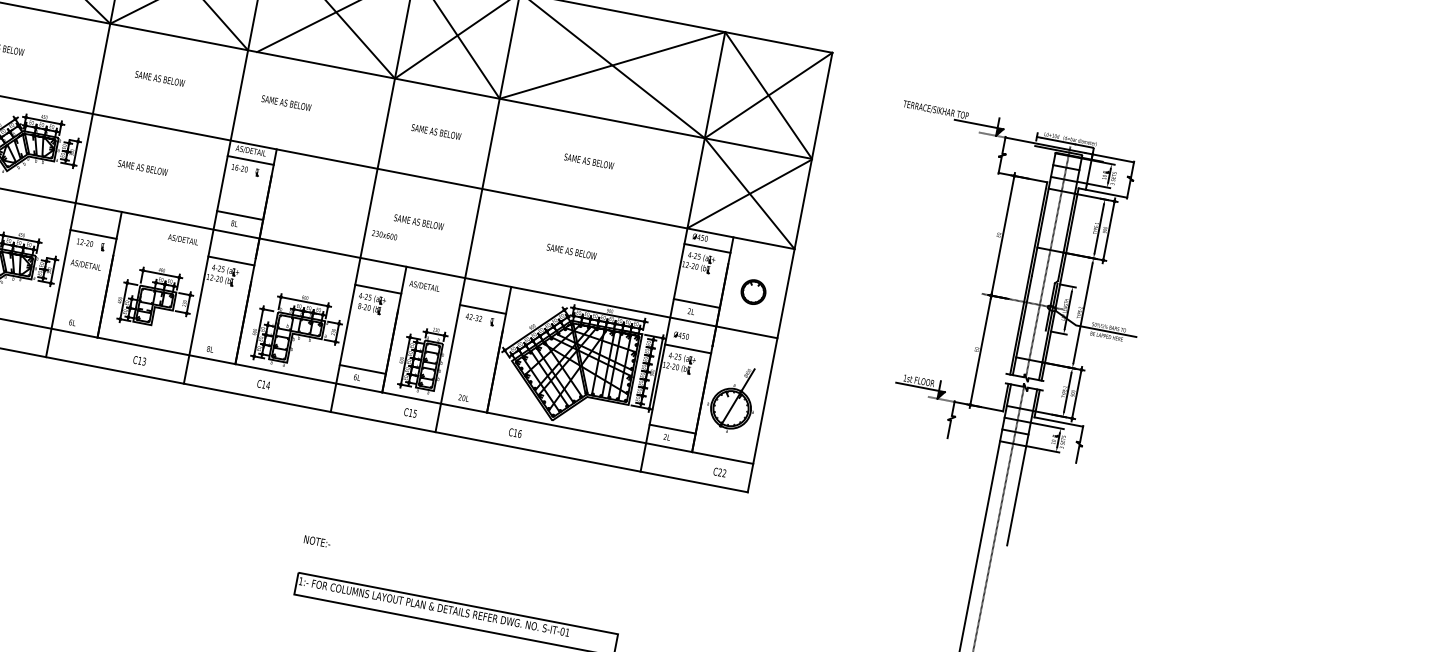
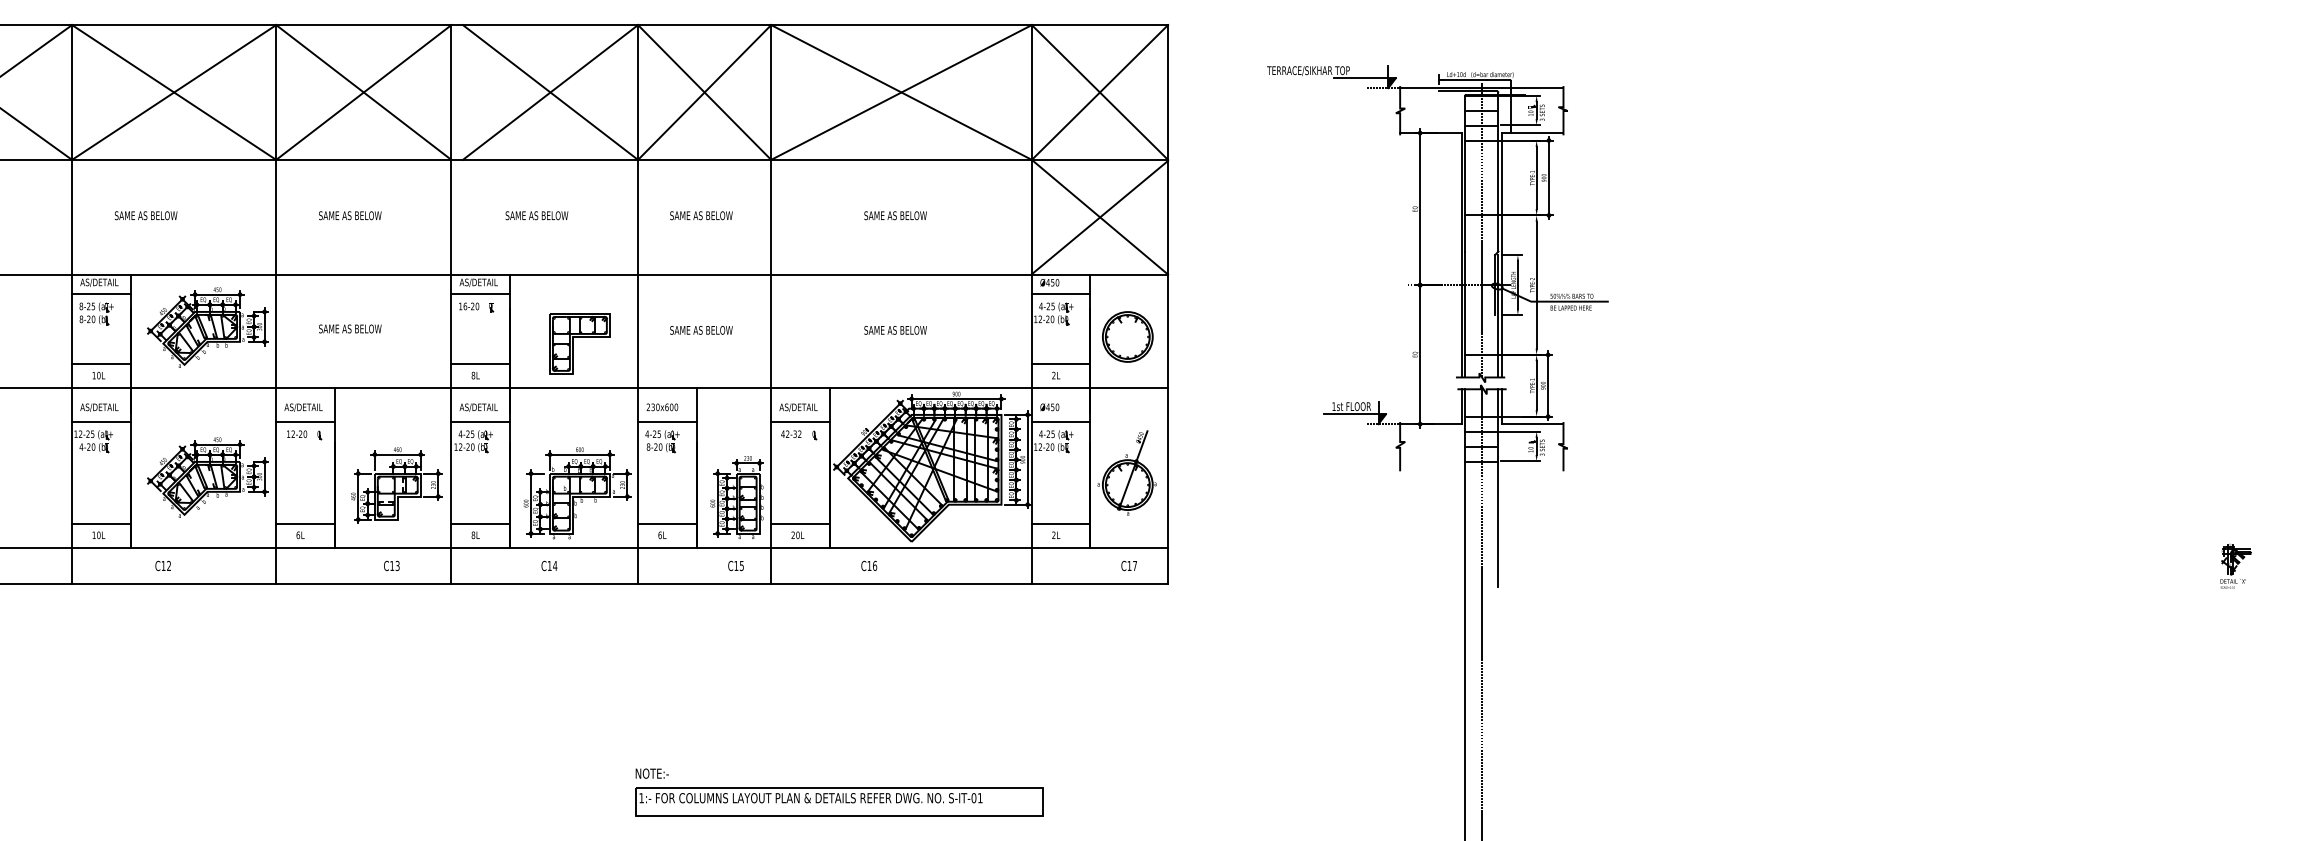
text: (286, 103) -> (536, 215), moved
part: (321, 214) -> (579, 343), added
text: (384, 235) -> (662, 407), moved
text: (183, 239) -> (478, 407), moved
text: (86, 265) -> (303, 407), moved
text: (424, 286) -> (798, 407), moved
part: (753, 291) -> (1127, 336), size x1.67
line: (78, 314) -> (305, 523), added
line: (215, 340) -> (480, 523), added
line: (467, 389) -> (800, 523), added
text: (721, 472) -> (1131, 565), C22 -> C17
text: (316, 541) -> (651, 773), moved

